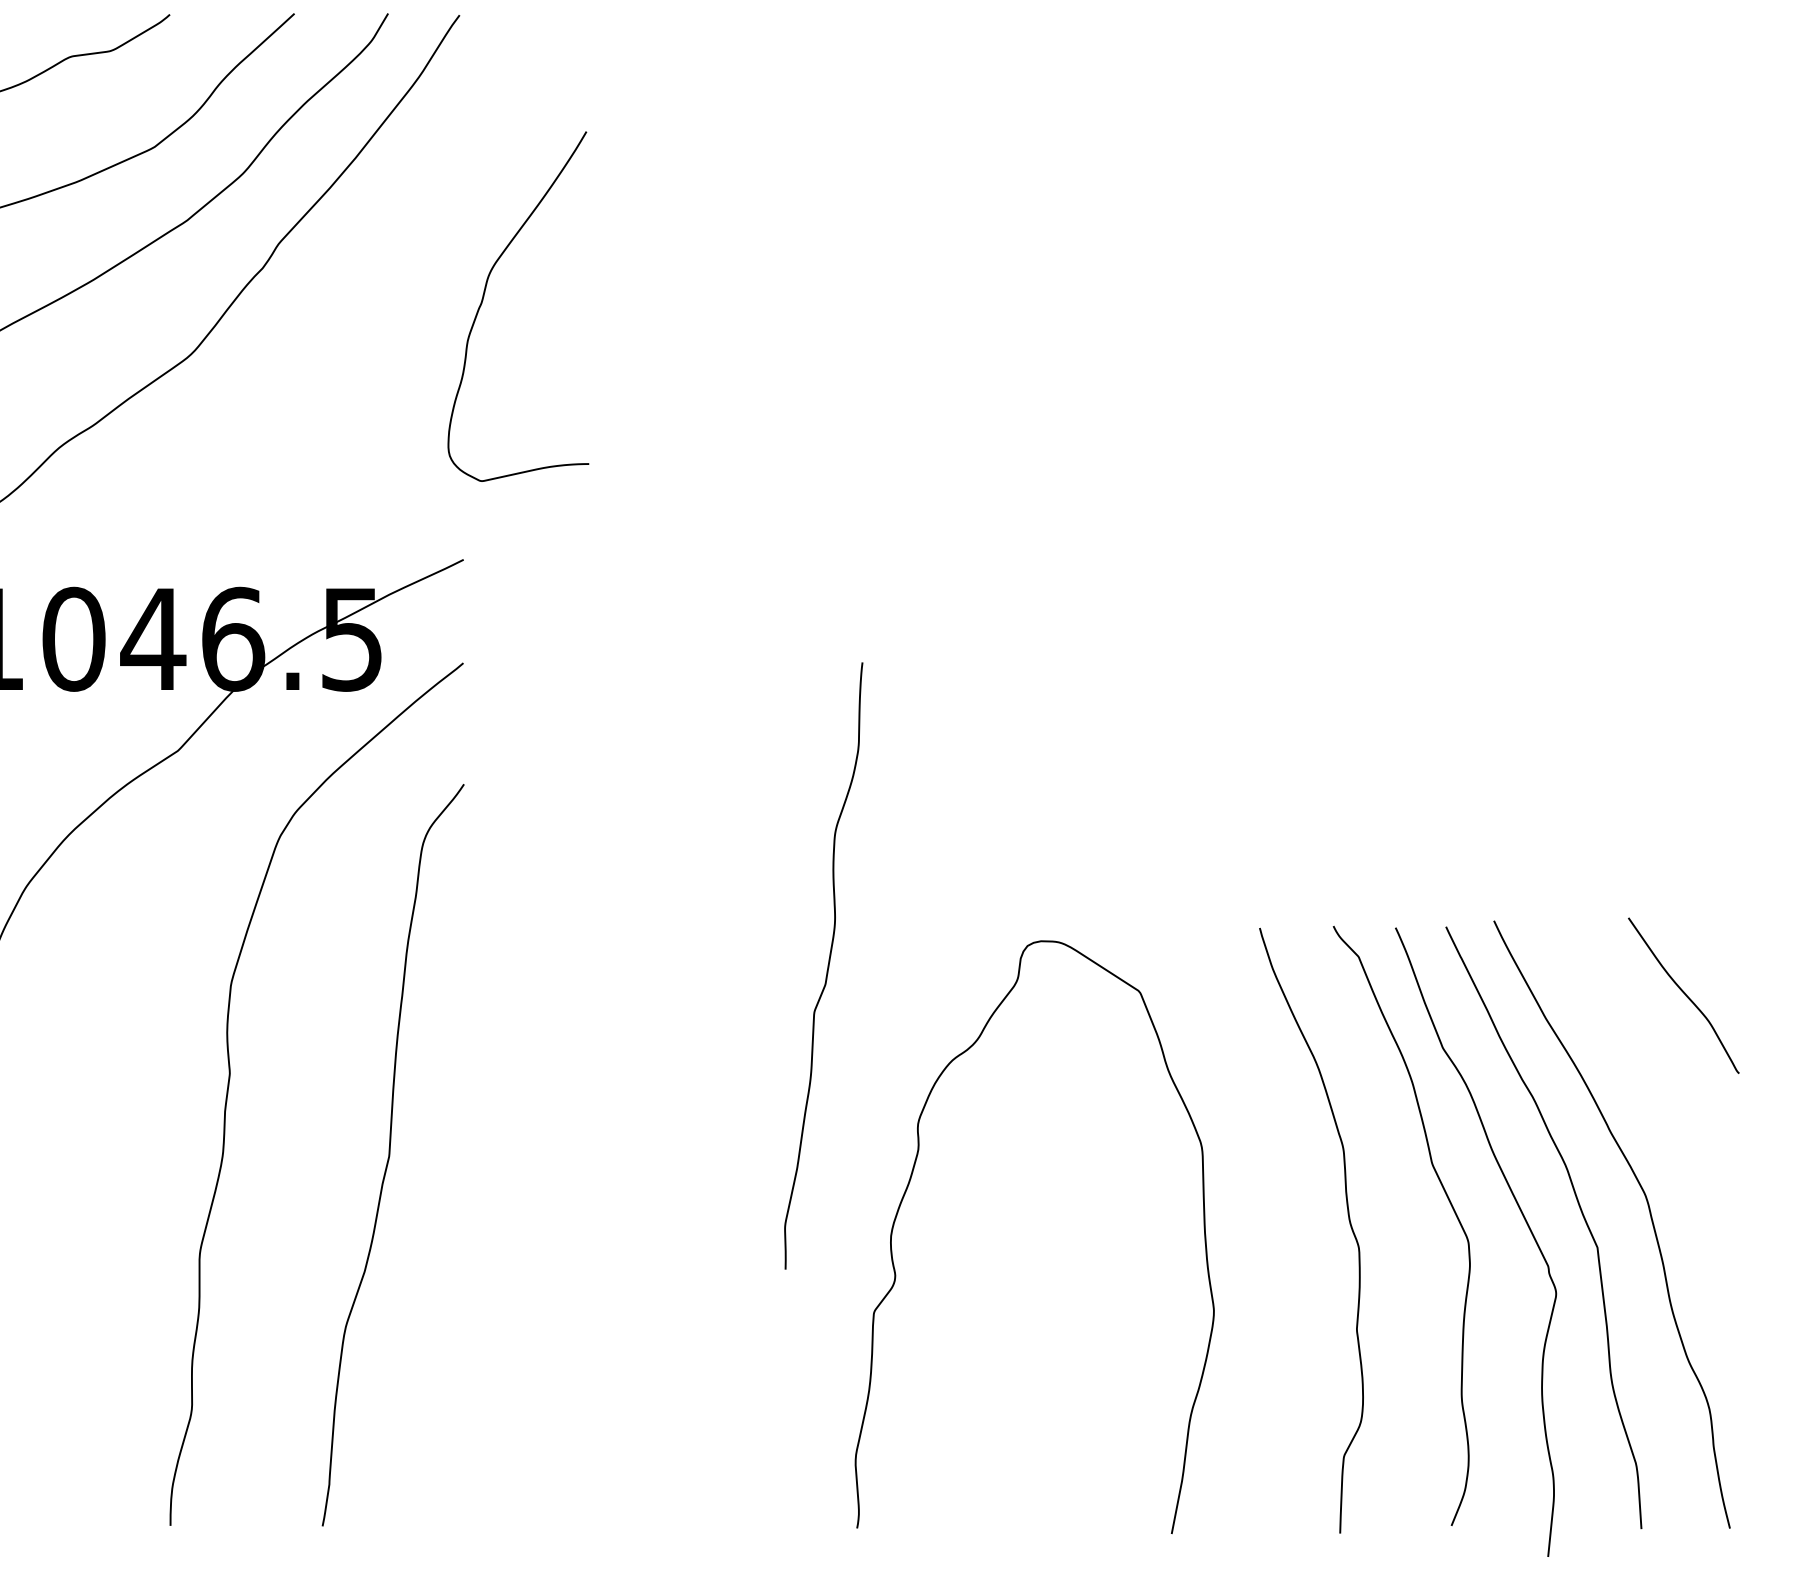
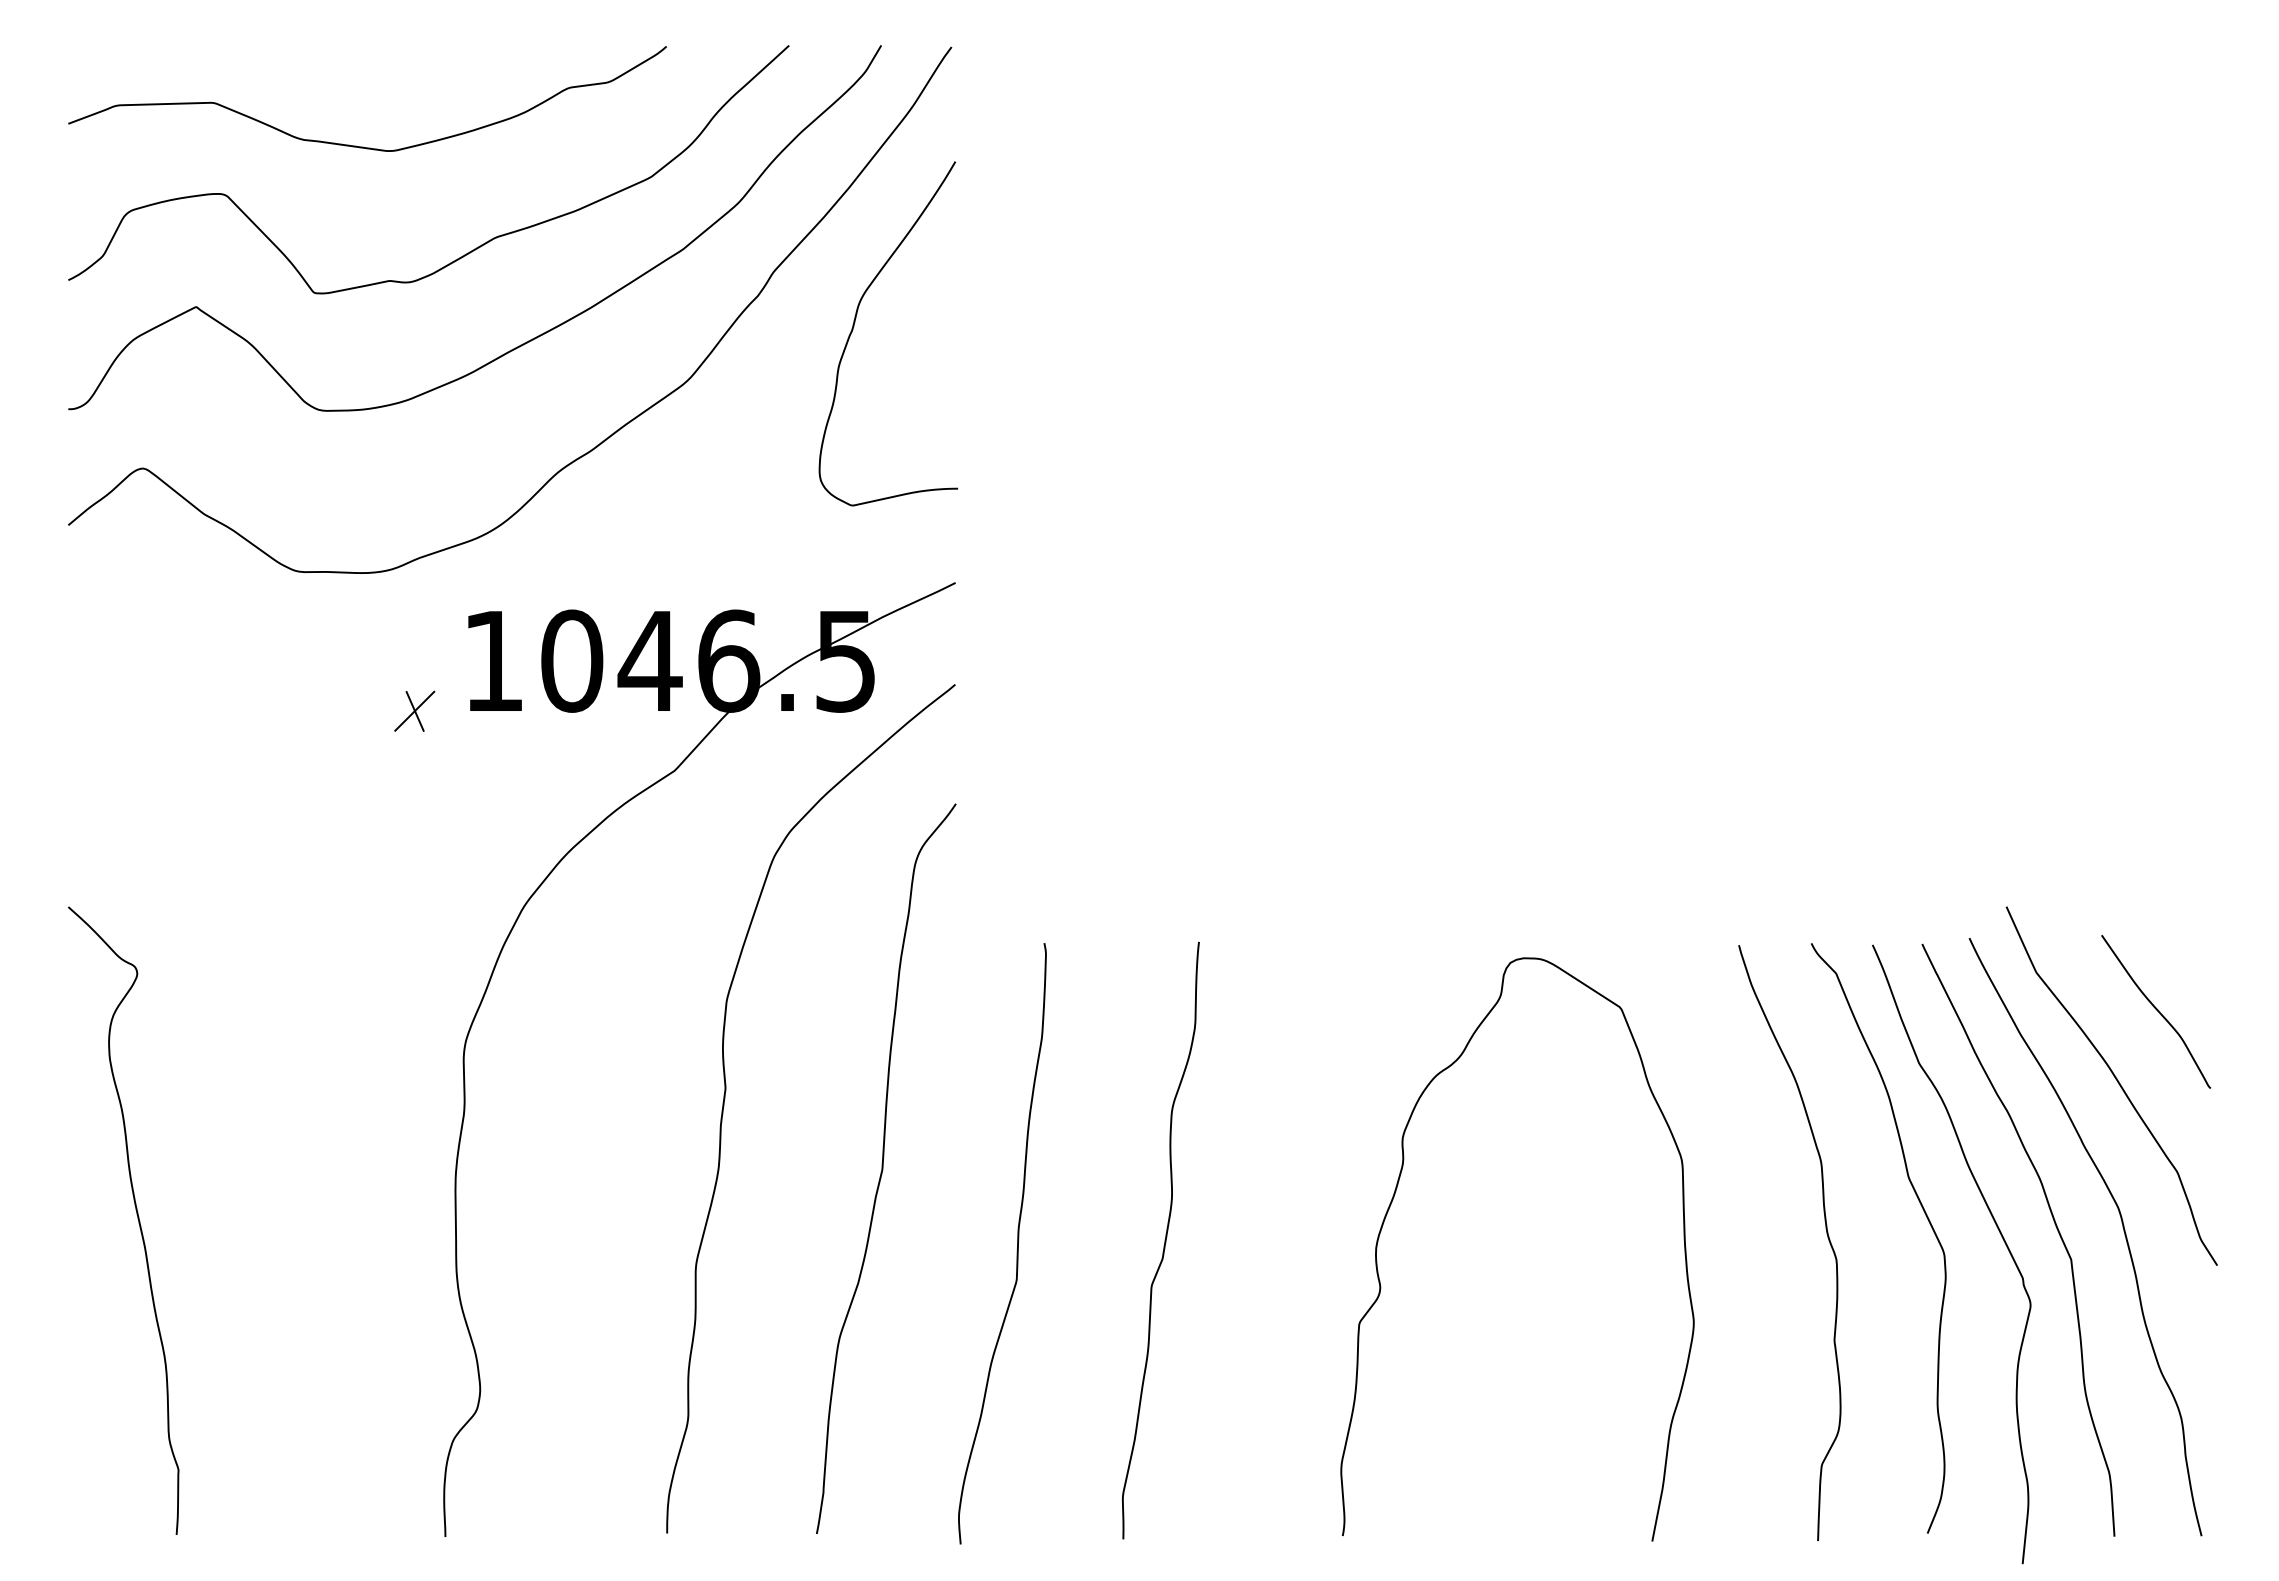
curve: (483, 299) -> (854, 326), moved
curve: (827, 965) -> (1164, 1240), moved
curve: (1643, 1066) -> (2116, 1081), added
curve: (526, 1231) -> (1017, 1243), added

